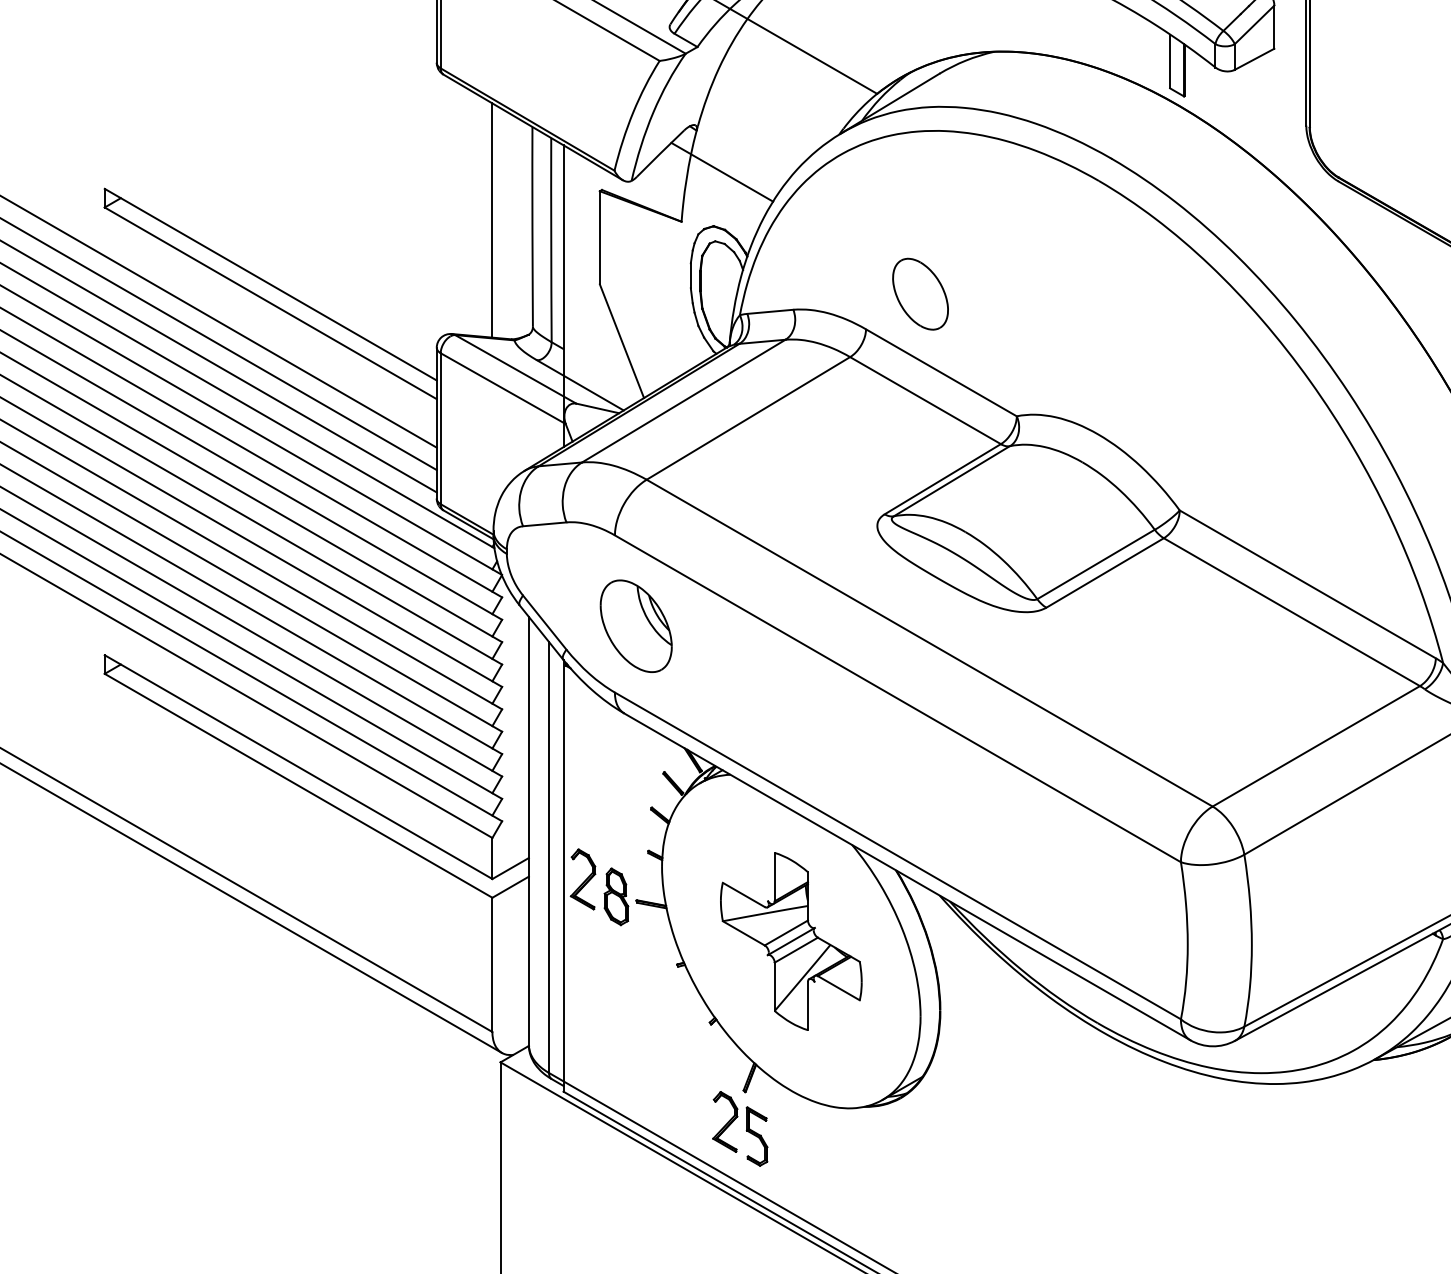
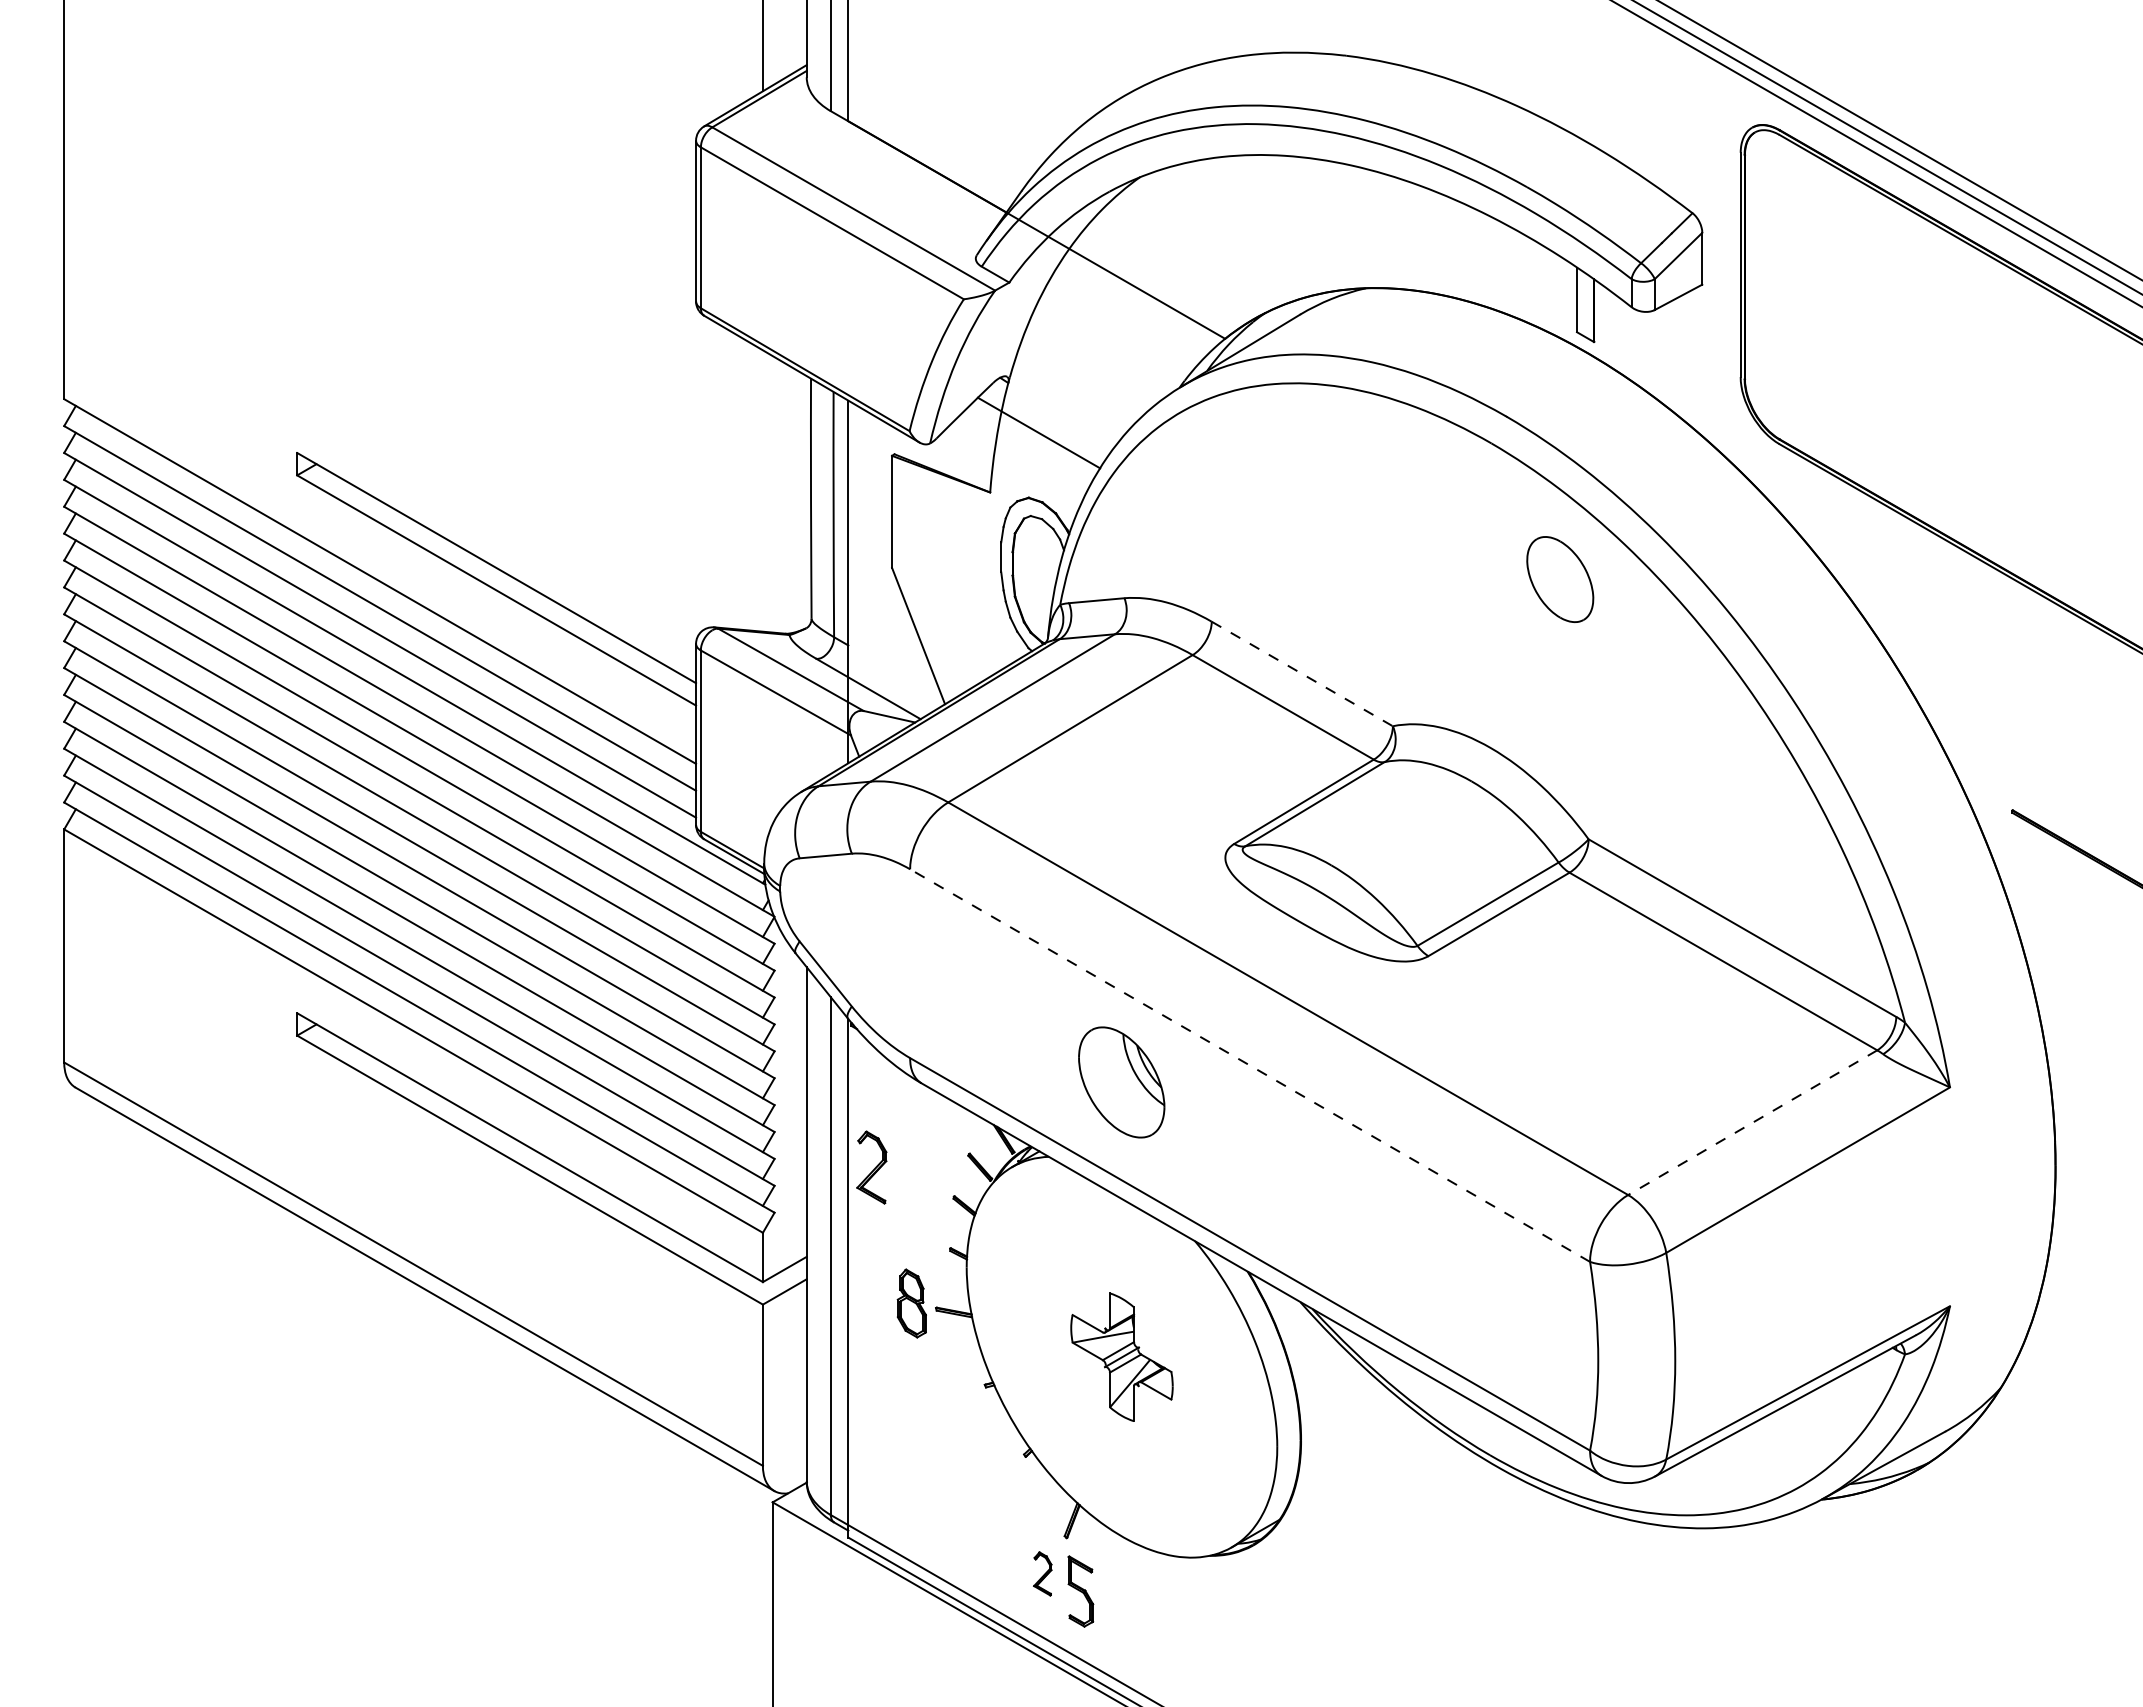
line: (492, 220) -> (762, 490), removed
part: (920, 294) -> (1560, 579), moved
line: (941, 372) -> (1302, 673), solid -> dashed
part: (636, 626) -> (1121, 1082), moved
line: (898, 698) -> (1250, 1065), solid -> dashed
line: (1316, 746) -> (1752, 1122), solid -> dashed
part: (582, 879) -> (871, 1167), moved
part: (790, 941) -> (1121, 1357), size x0.6
part: (725, 1121) -> (1042, 1573), size x0.6

